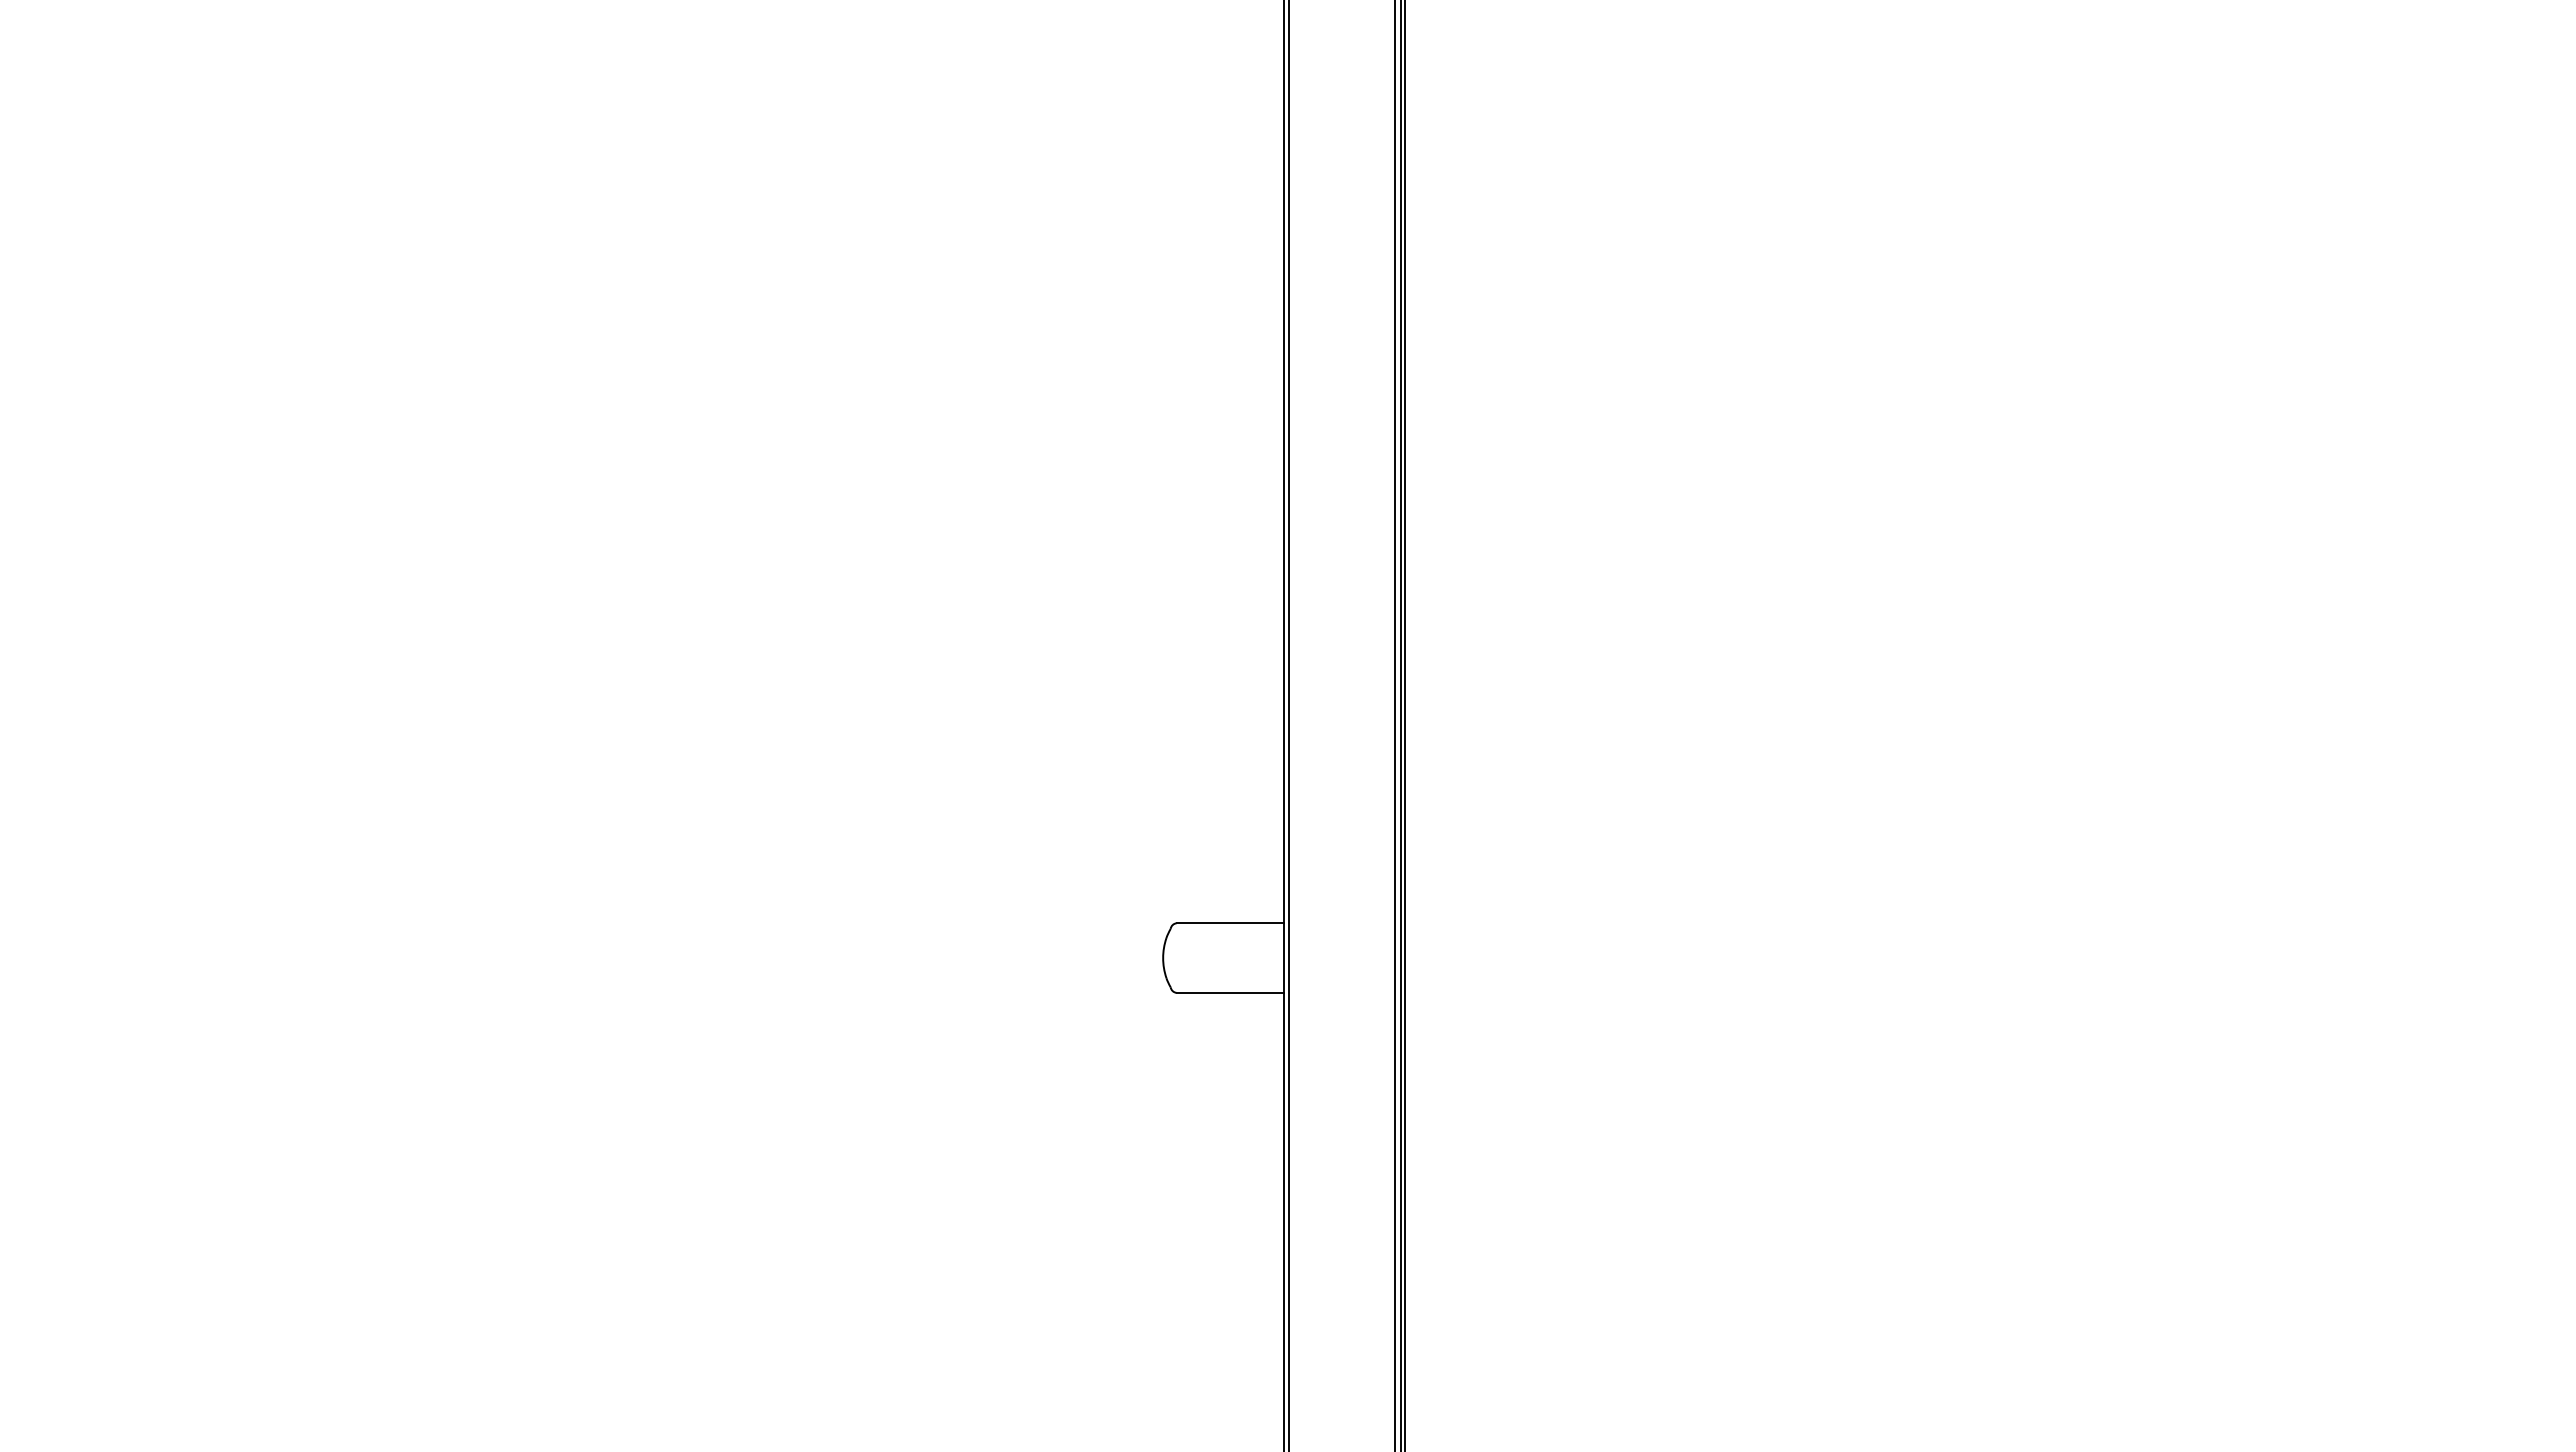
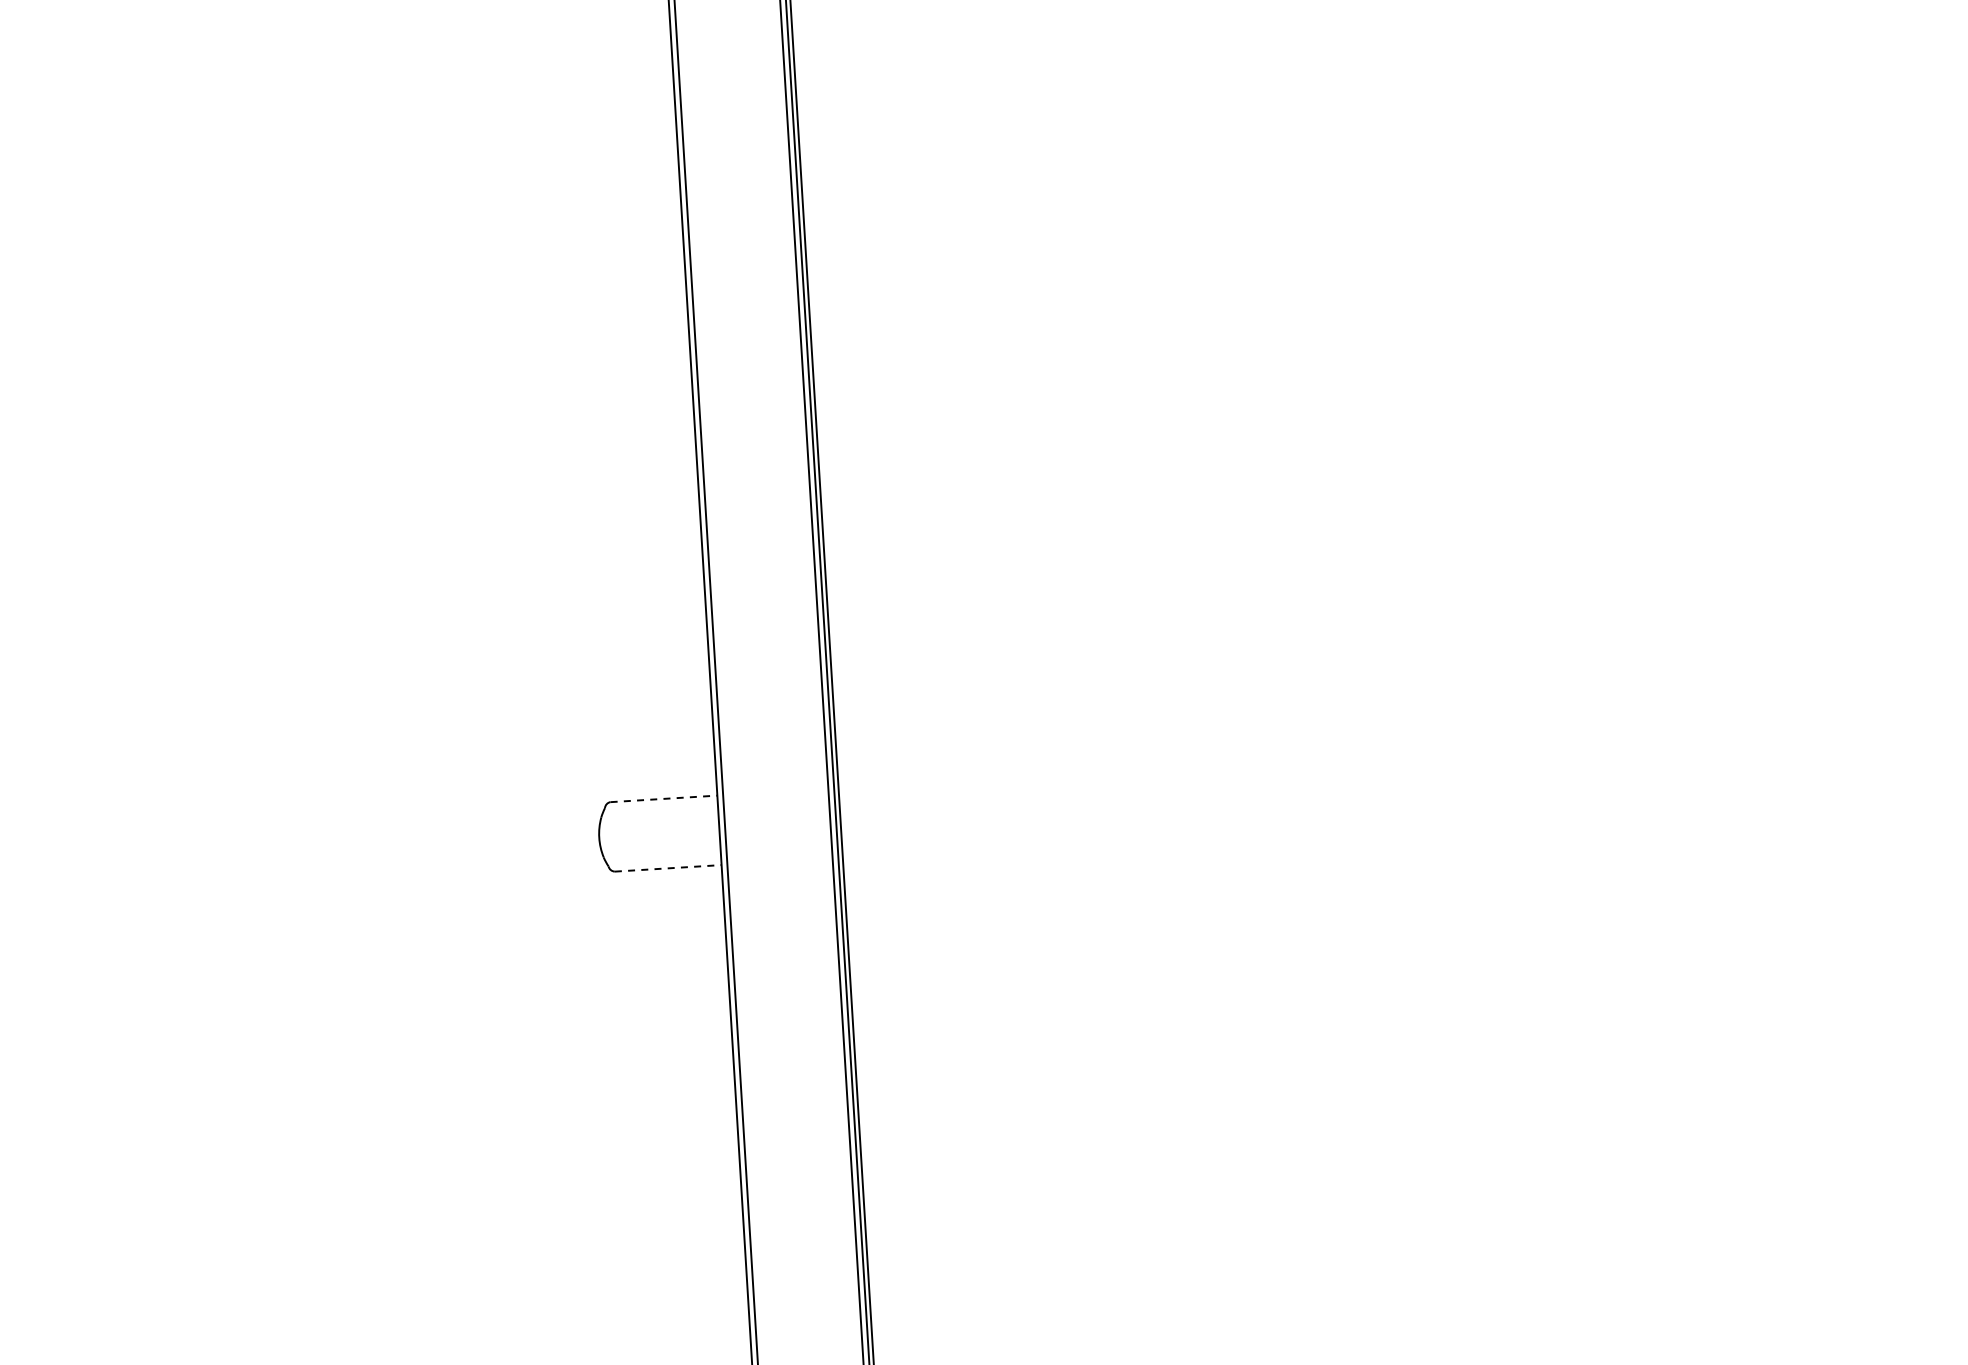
line: (1230, 923) -> (664, 799), solid -> dashed
line: (1230, 992) -> (668, 867), solid -> dashed

